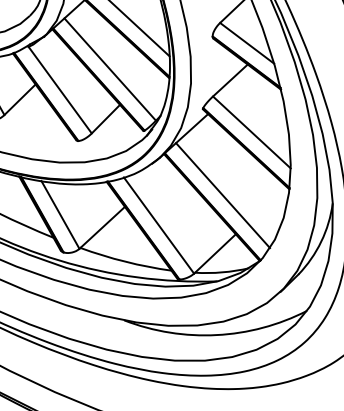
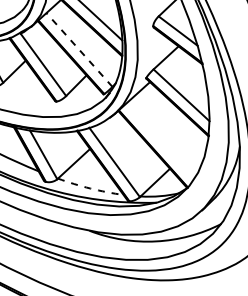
line: (110, 69) -> (79, 49), solid -> dashed
line: (223, 195) -> (161, 140), removed
arc: (125, 261) -> (90, 188), solid -> dashed

